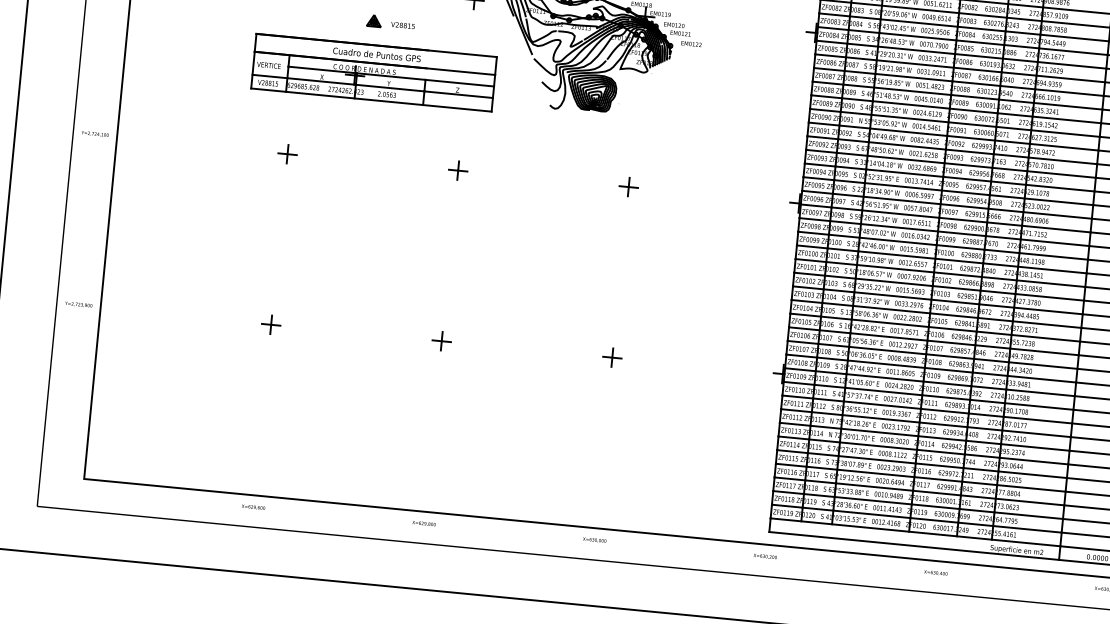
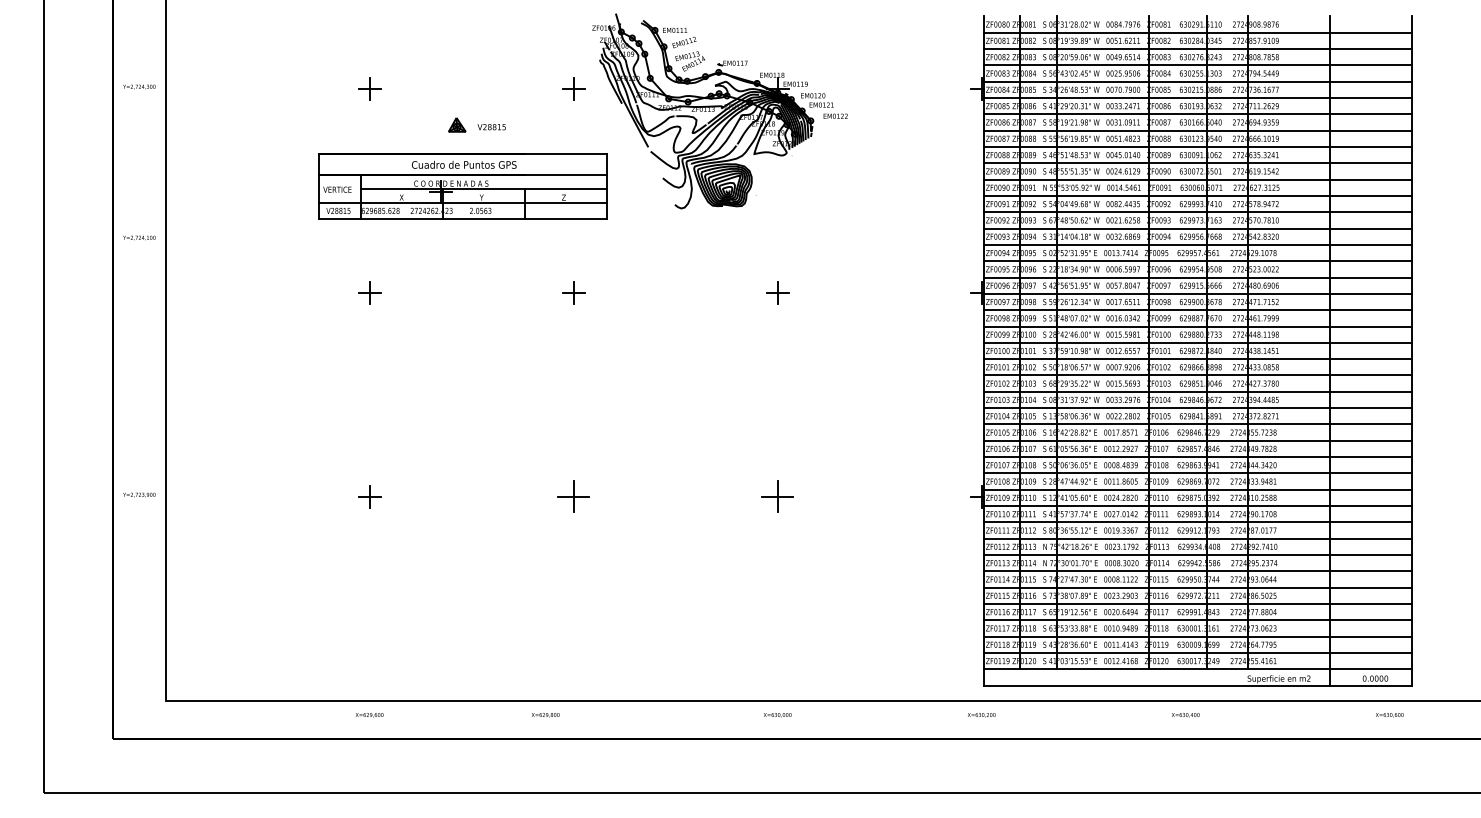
text: (95, 133) -> (139, 237), moved
part: (441, 340) -> (573, 496), size x1.4
part: (612, 357) -> (777, 496), size x1.4
text: (423, 524) -> (545, 715), moved

